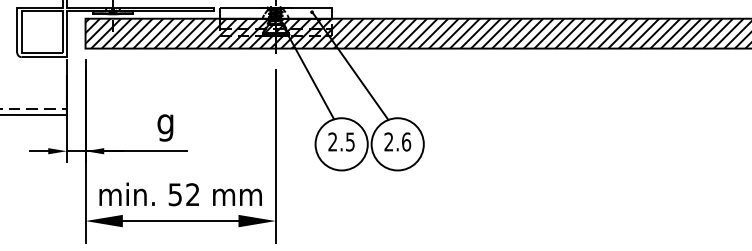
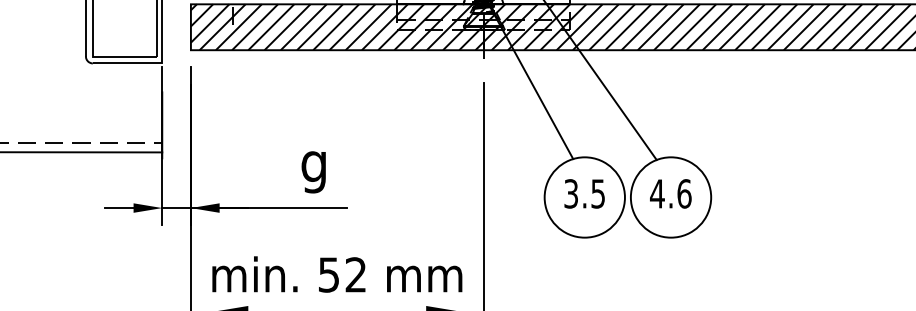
text: (388, 141) -> (656, 193), 2.6 -> 4.6
text: (332, 142) -> (570, 194), 2.5 -> 3.5

